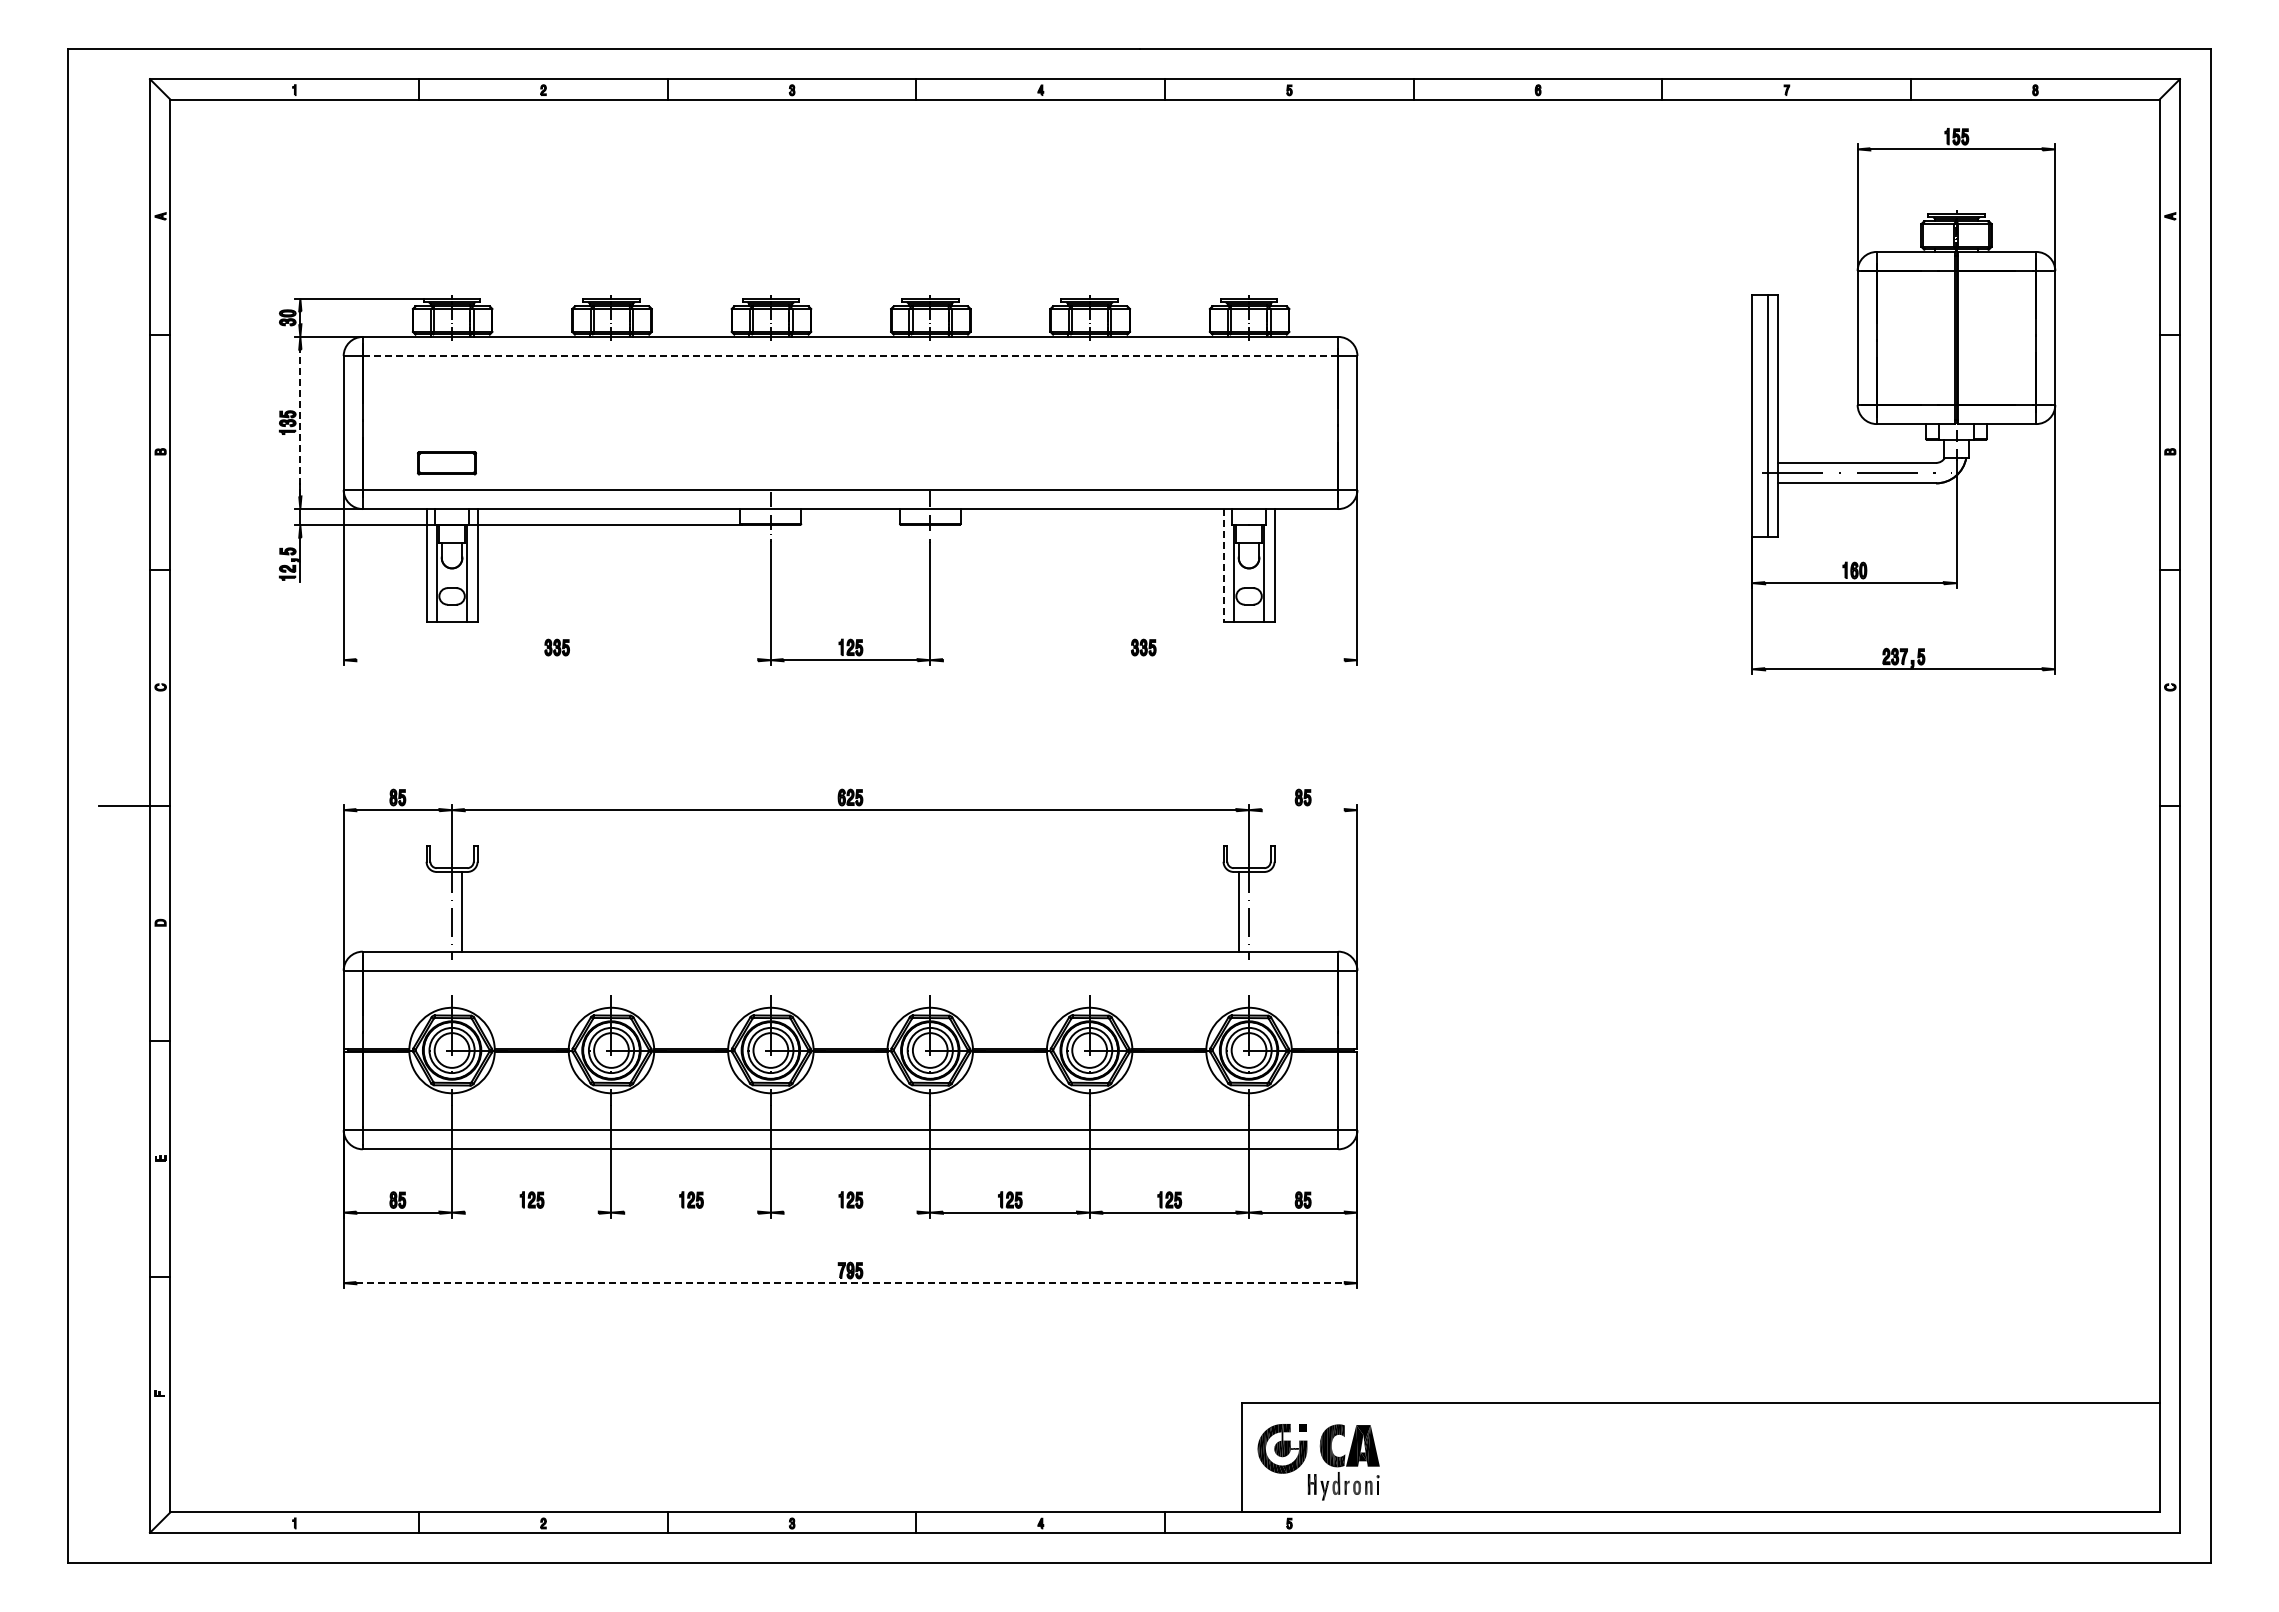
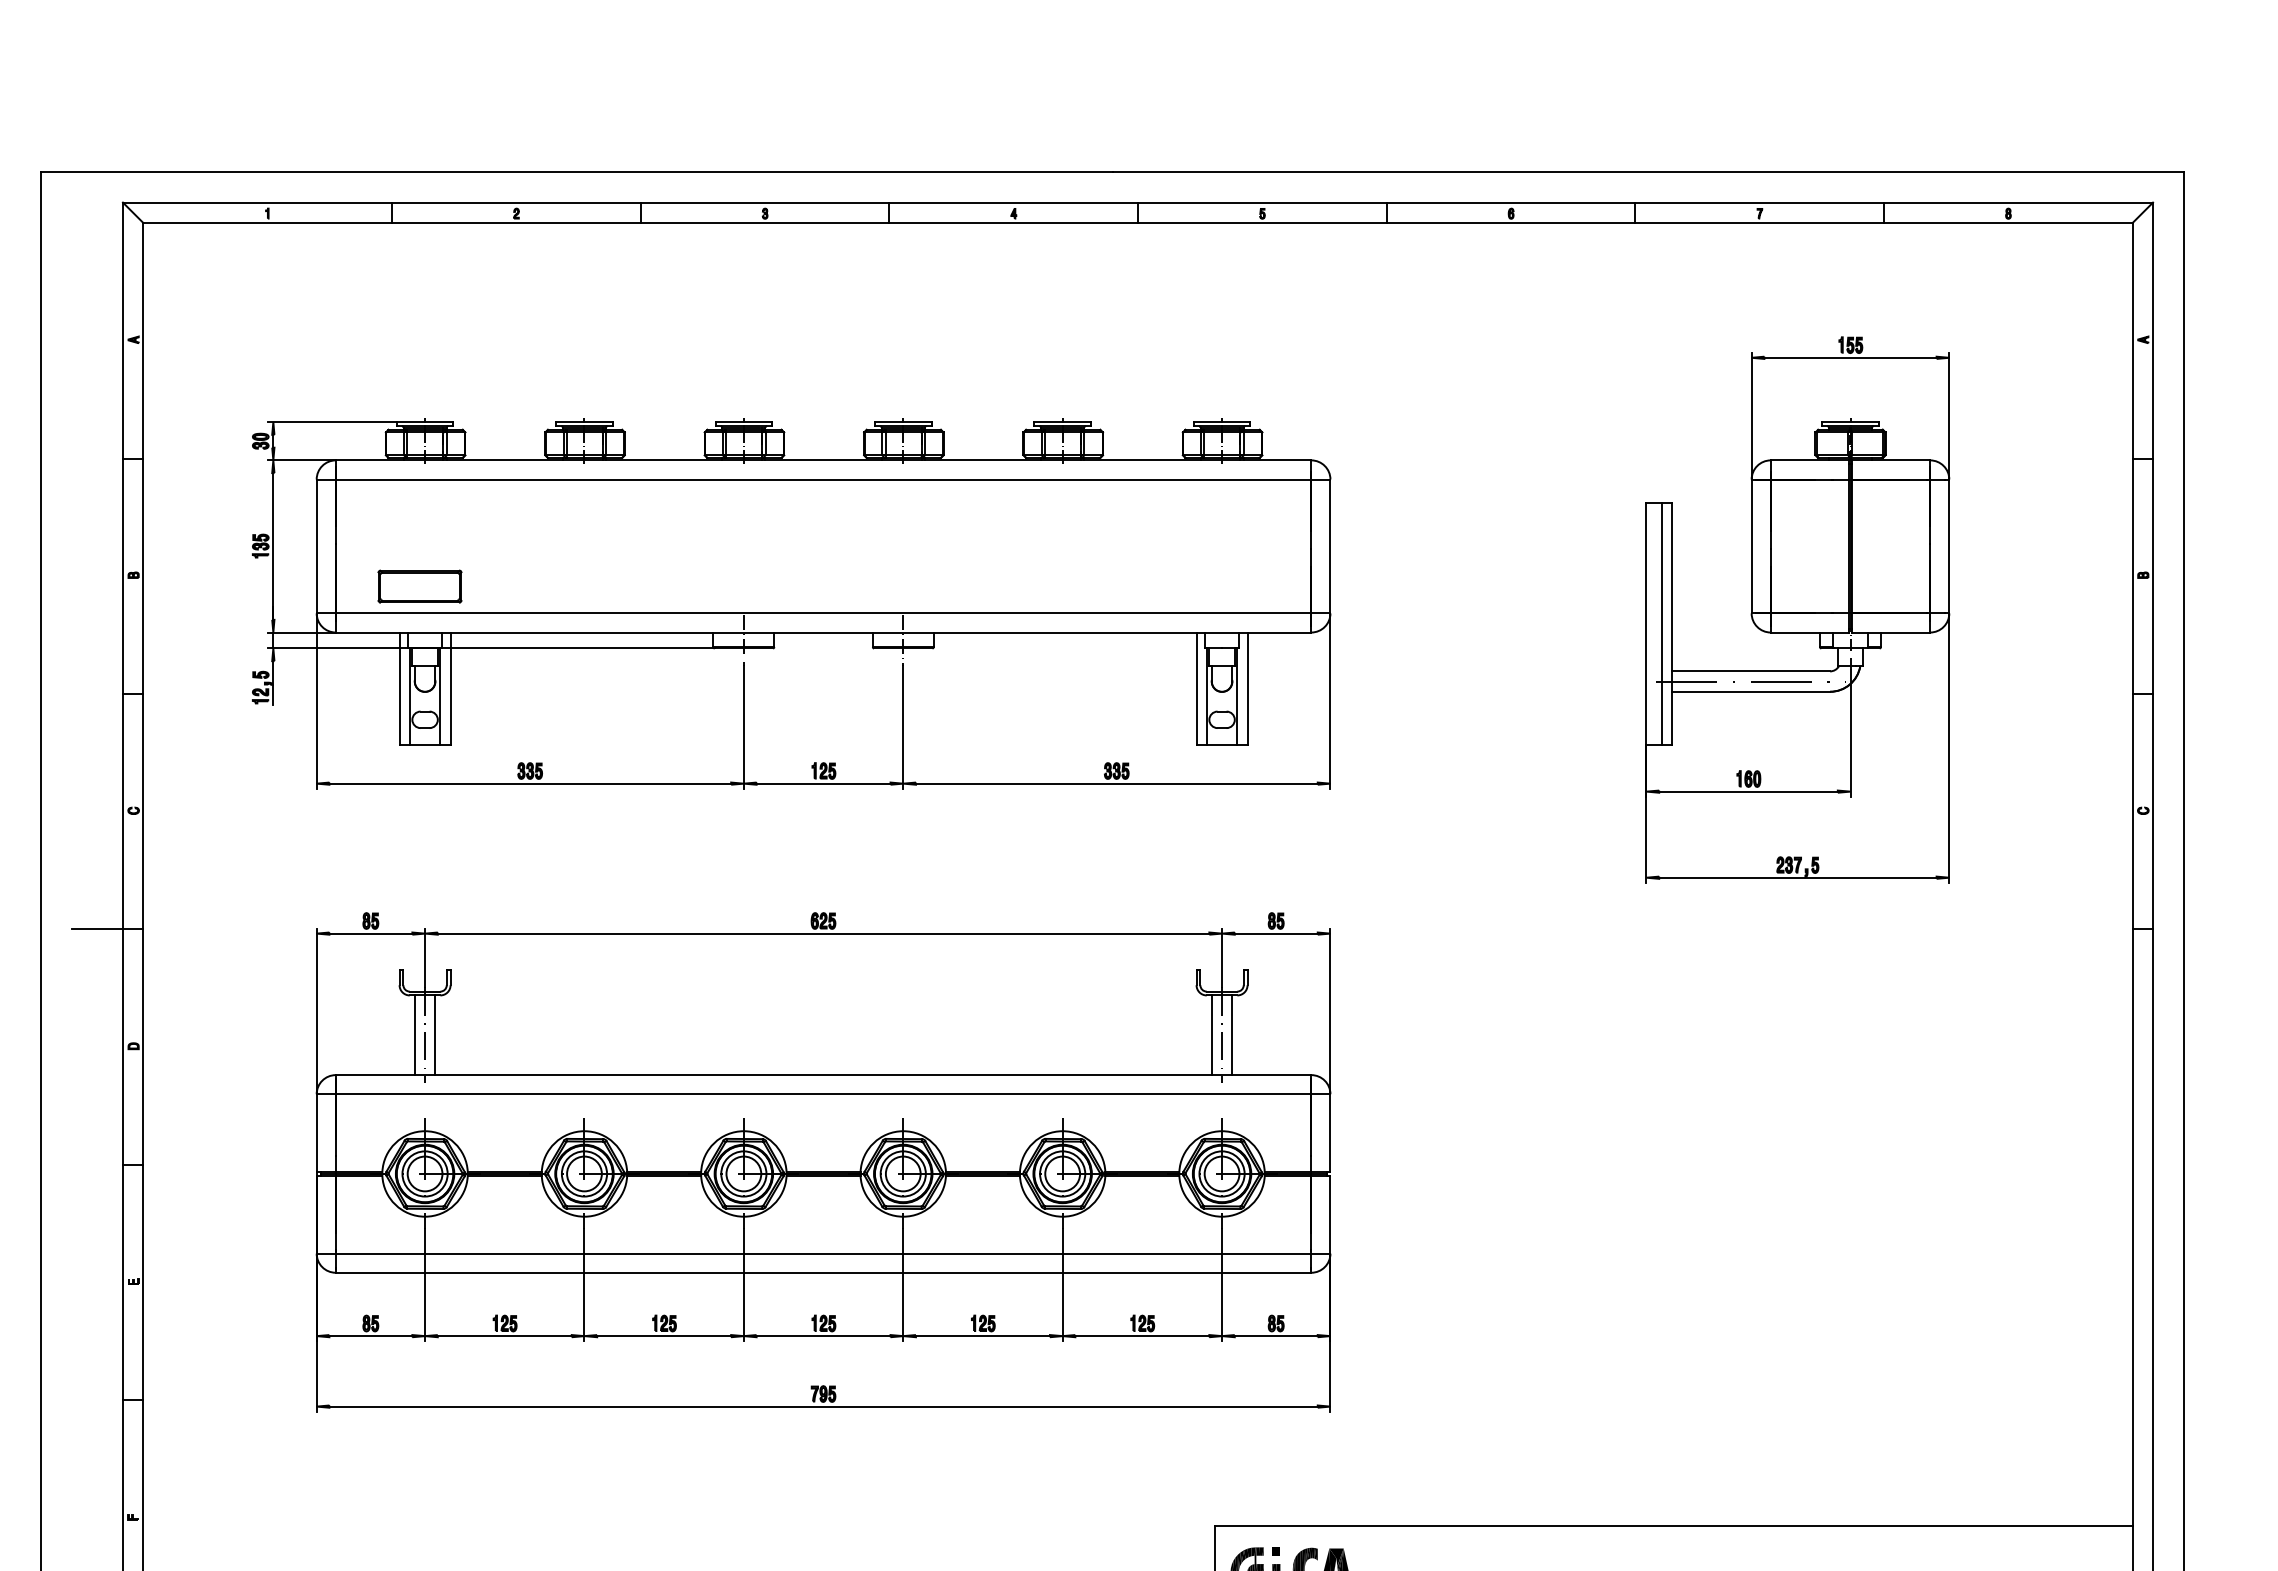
line: (850, 356) -> (823, 479), dashed -> solid
part: (1903, 401) -> (1797, 609), moved
line: (300, 422) -> (273, 545), dashed -> solid
part: (446, 463) -> (419, 586), size x1.43
line: (1223, 566) -> (1196, 689), dashed -> solid
line: (557, 660) -> (530, 783), added
line: (1143, 660) -> (1116, 783), added
line: (1302, 810) -> (1275, 933), added
line: (441, 911) -> (414, 1034), added
line: (1259, 911) -> (1232, 1034), added
line: (531, 1212) -> (504, 1335), added
line: (691, 1212) -> (664, 1335), added
line: (850, 1212) -> (823, 1335), added
line: (851, 1283) -> (824, 1406), dashed -> solid

